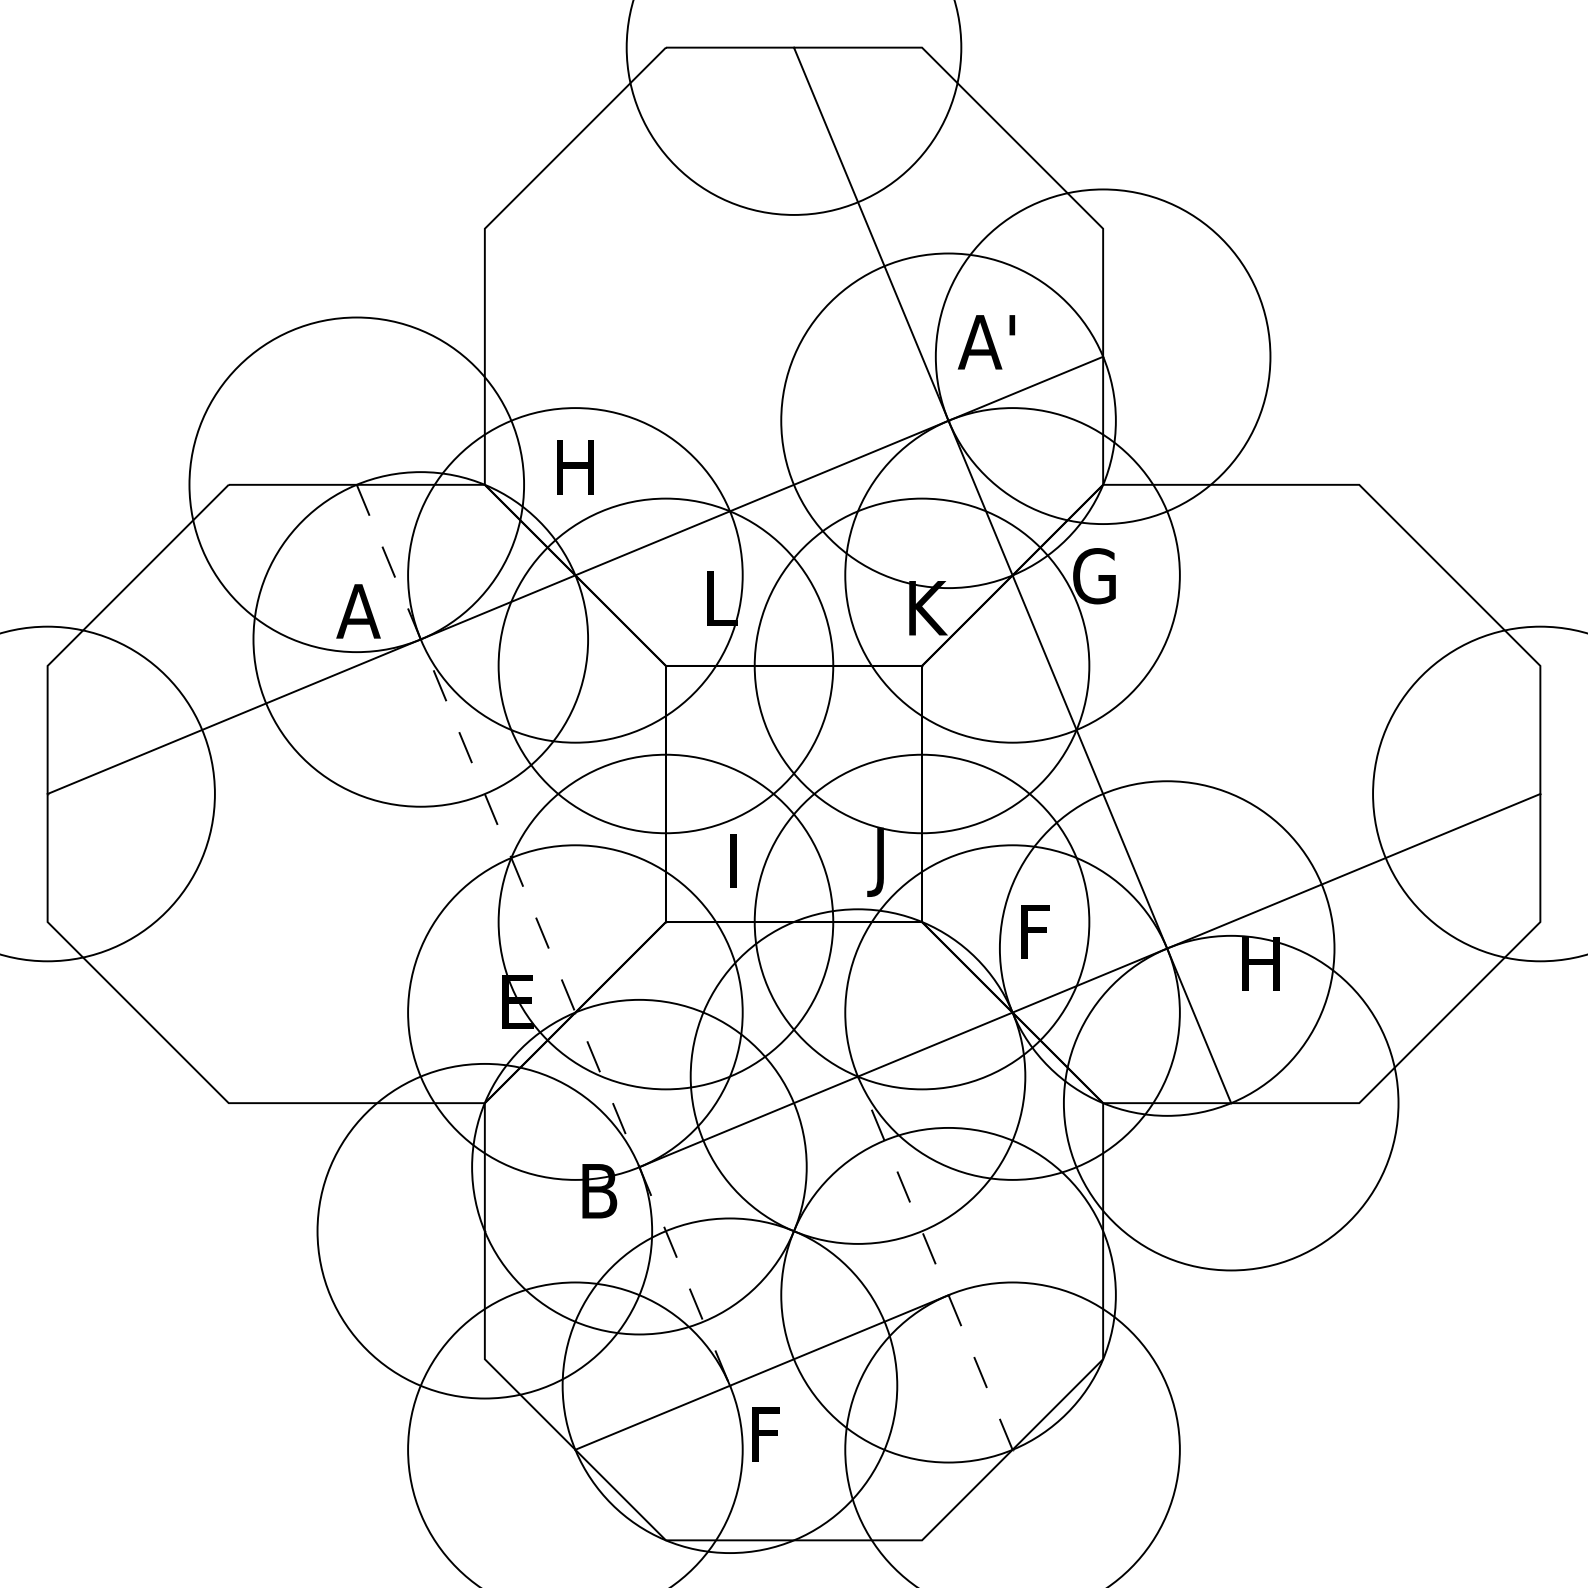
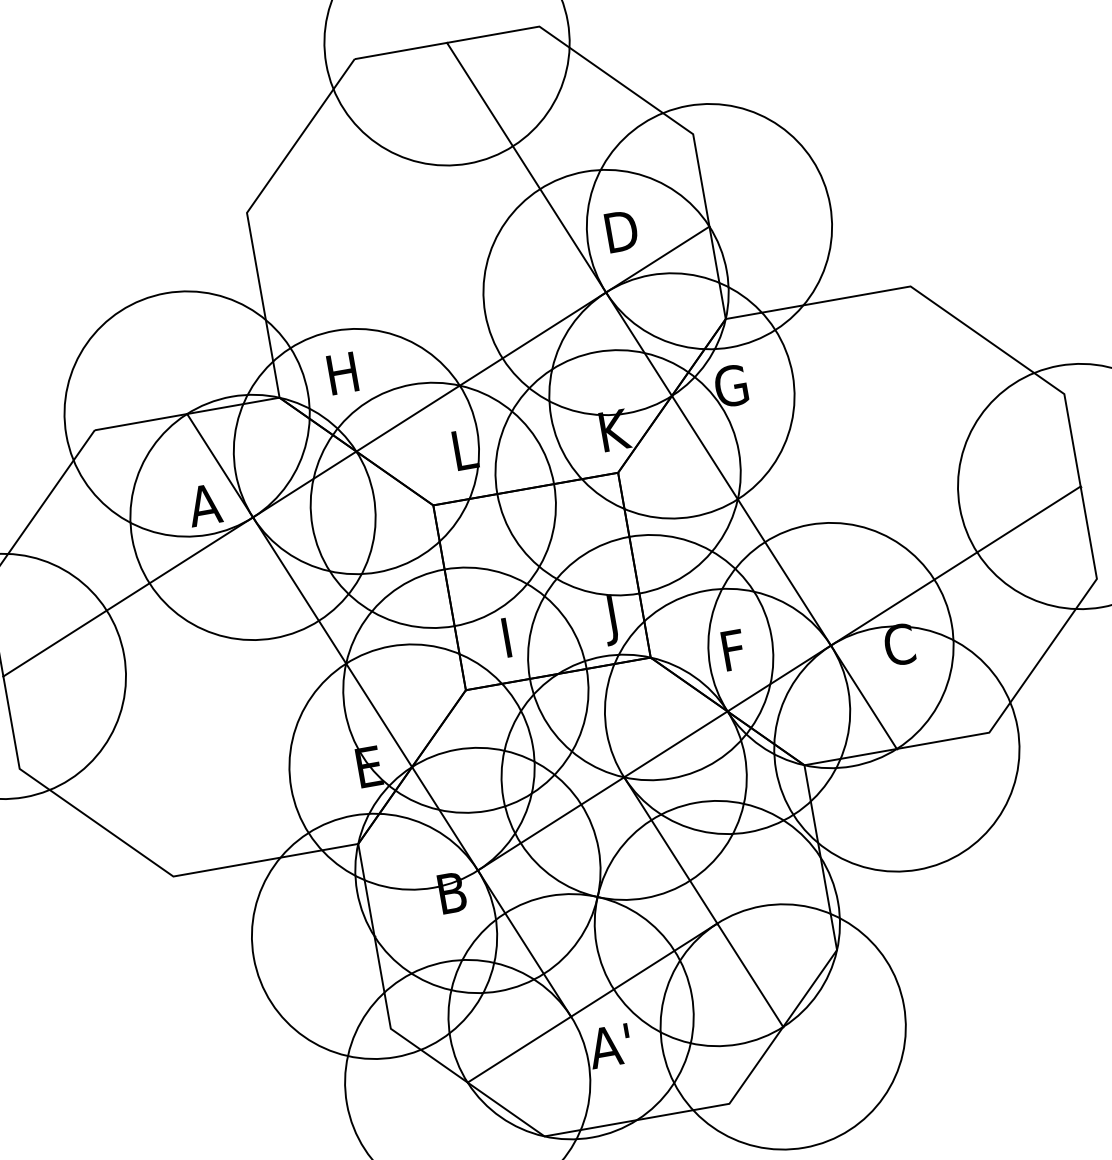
text: (986, 342) -> (623, 231), A' -> D
line: (543, 935) -> (379, 715), dashed -> solid
text: (1259, 963) -> (899, 644), H -> C
line: (935, 1263) -> (703, 902), dashed -> solid
text: (774, 1434) -> (609, 1046), F -> A'

